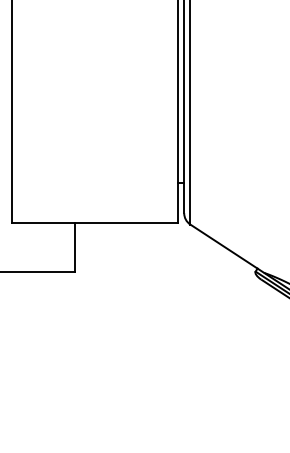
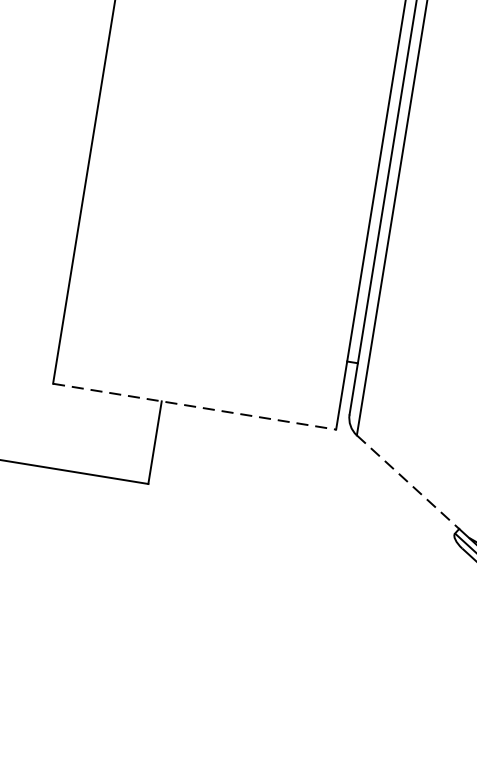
line: (95, 223) -> (195, 407), solid -> dashed
line: (224, 246) -> (409, 482), solid -> dashed

